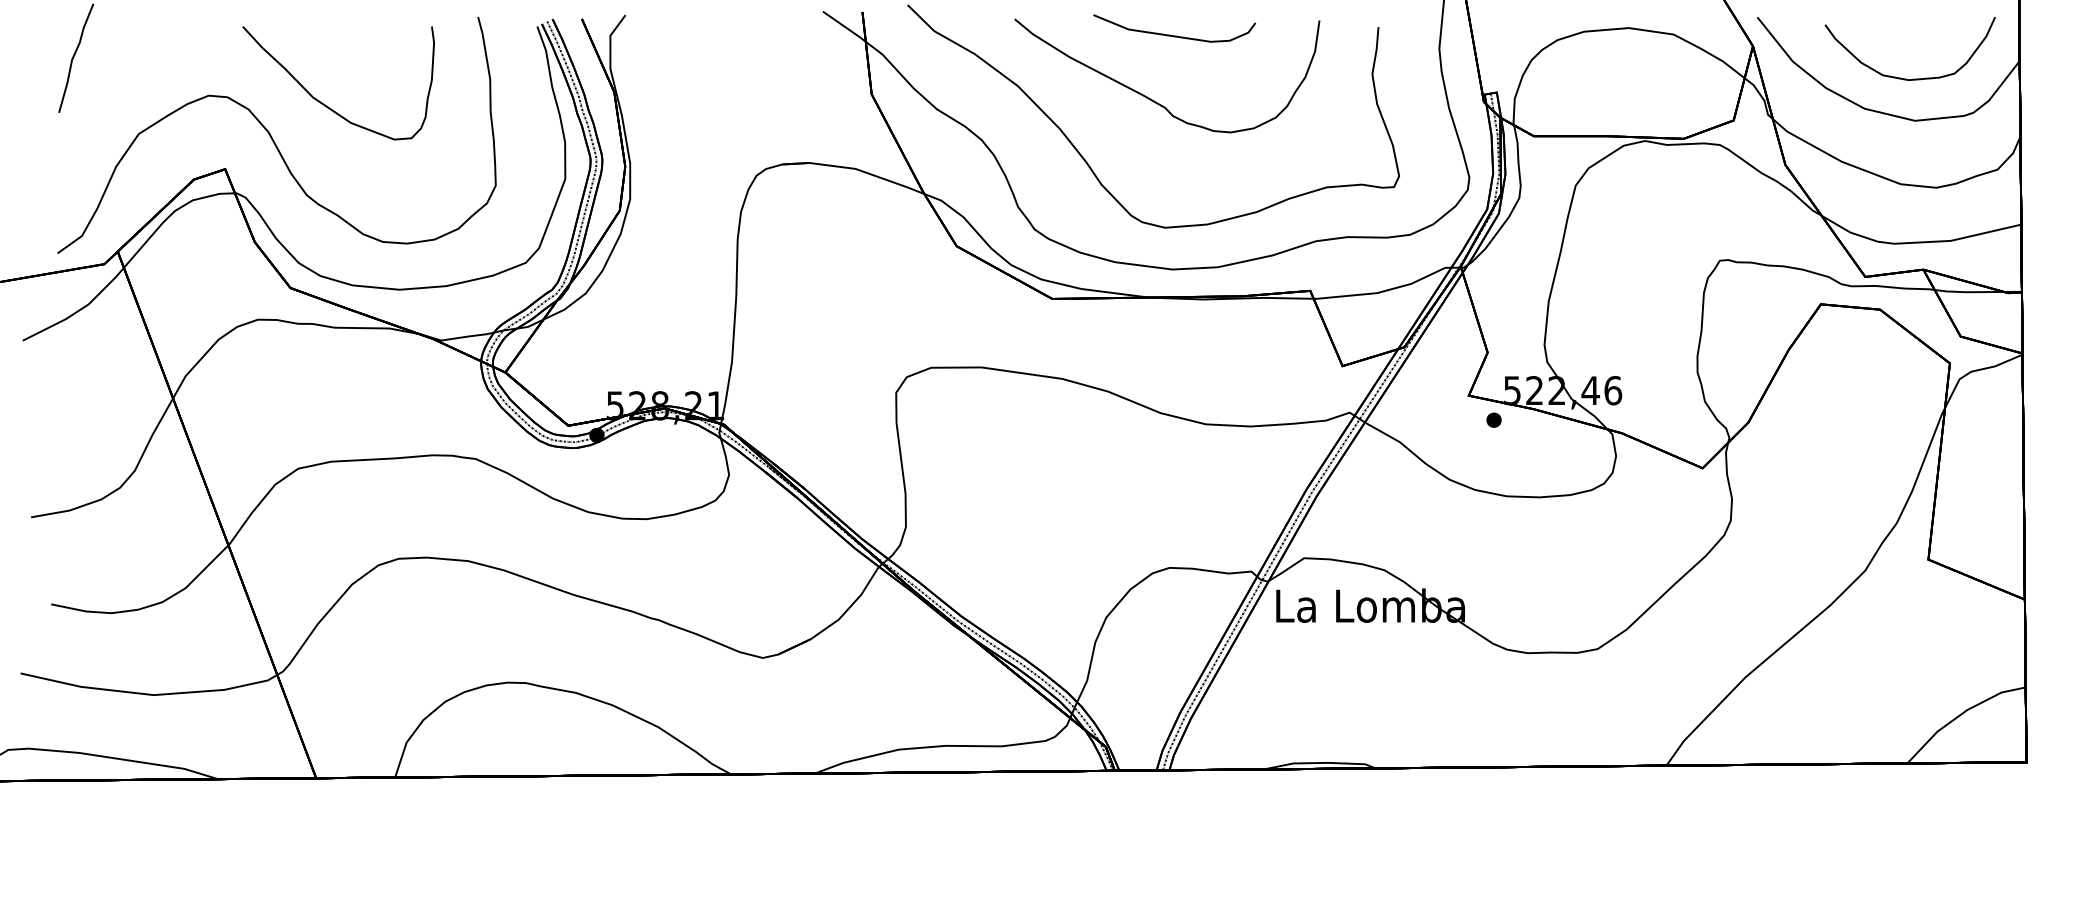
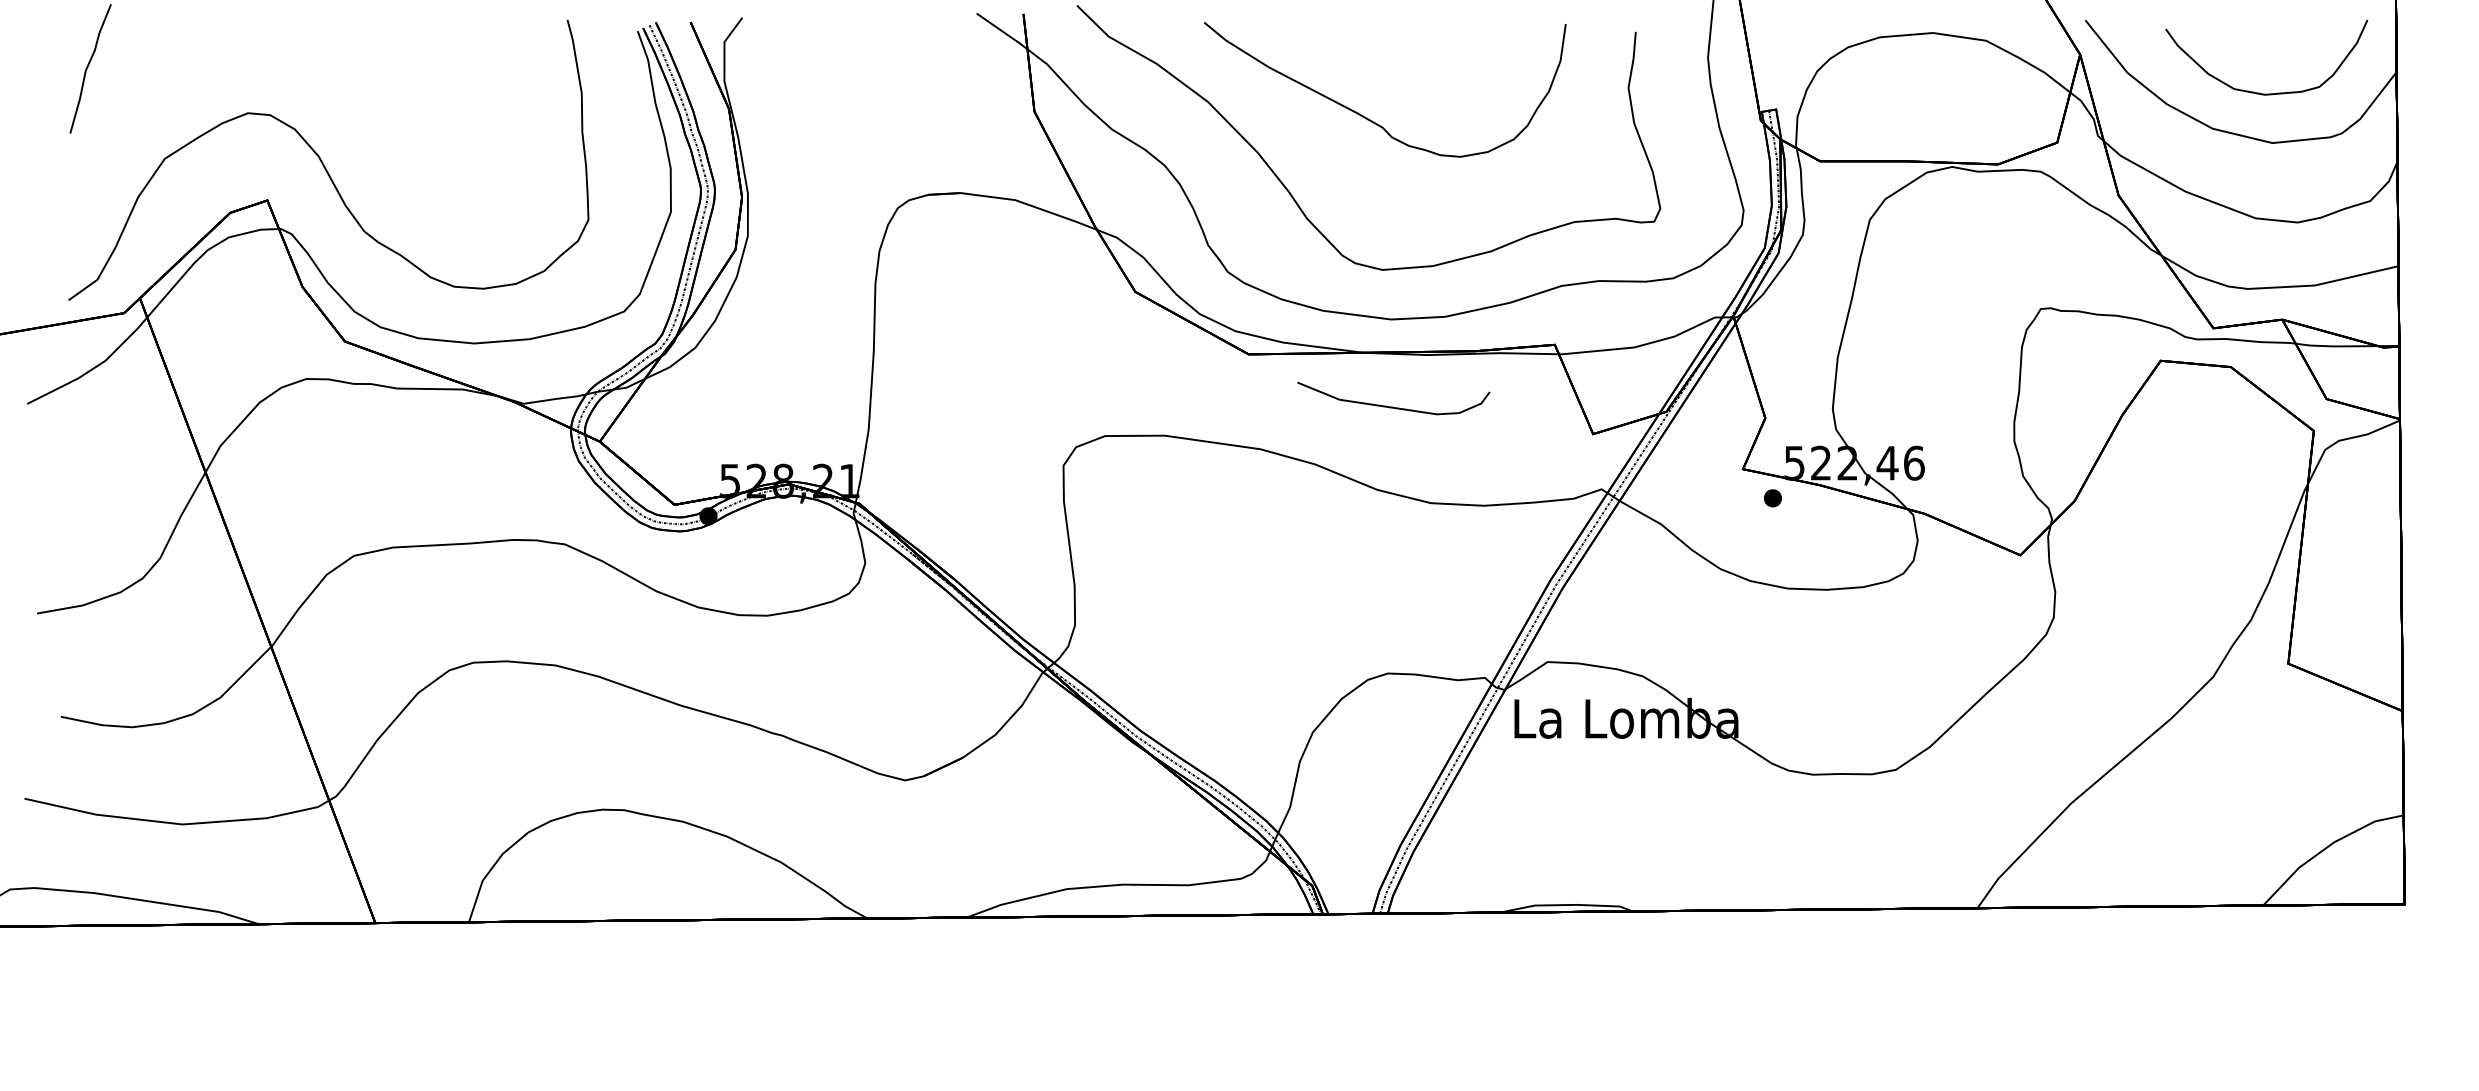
curve: (1174, 35) -> (1393, 406), moved
curve: (323, 103) -> (384, 122), removed

